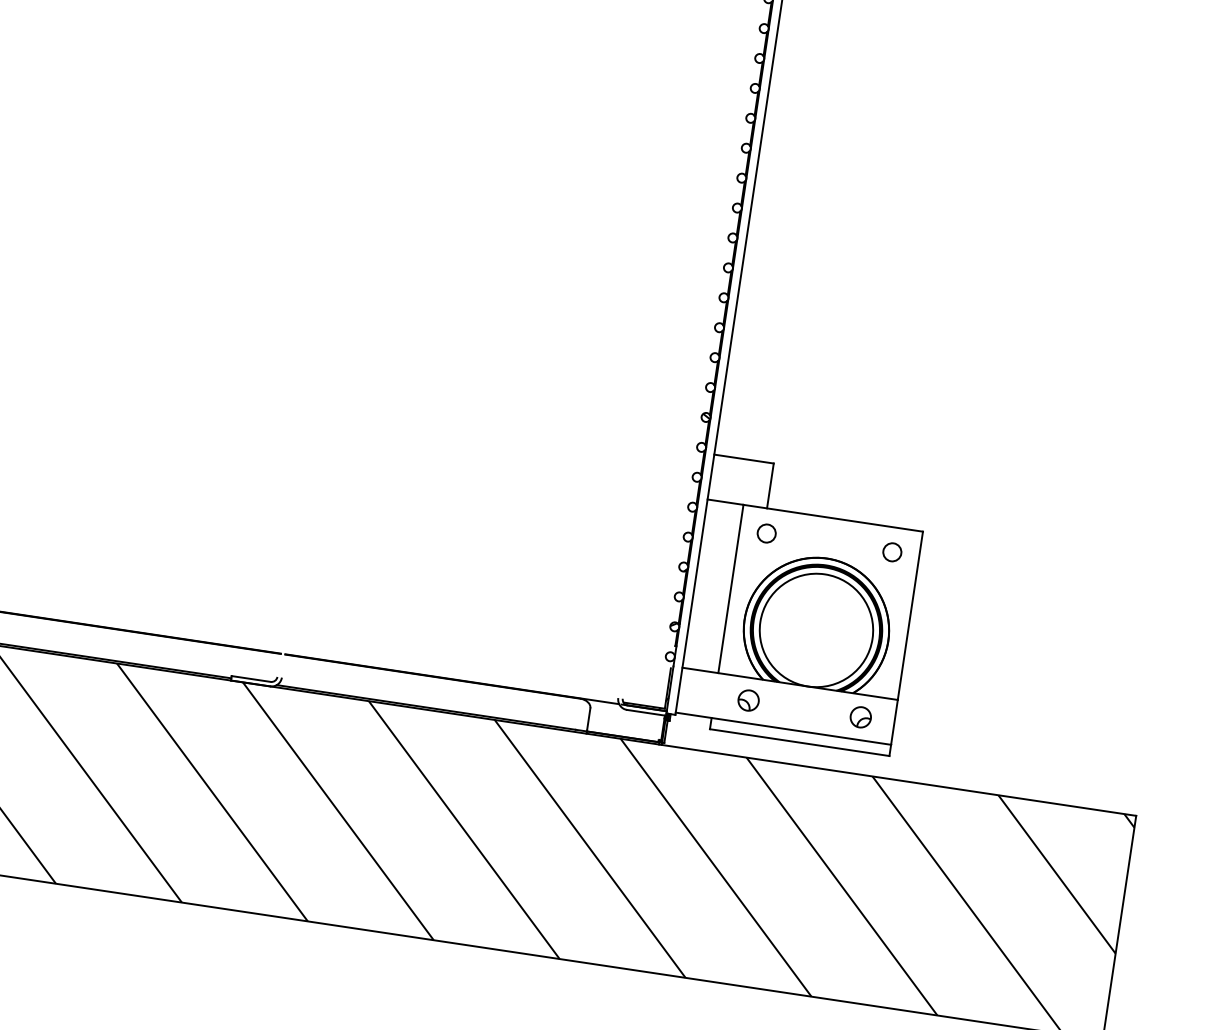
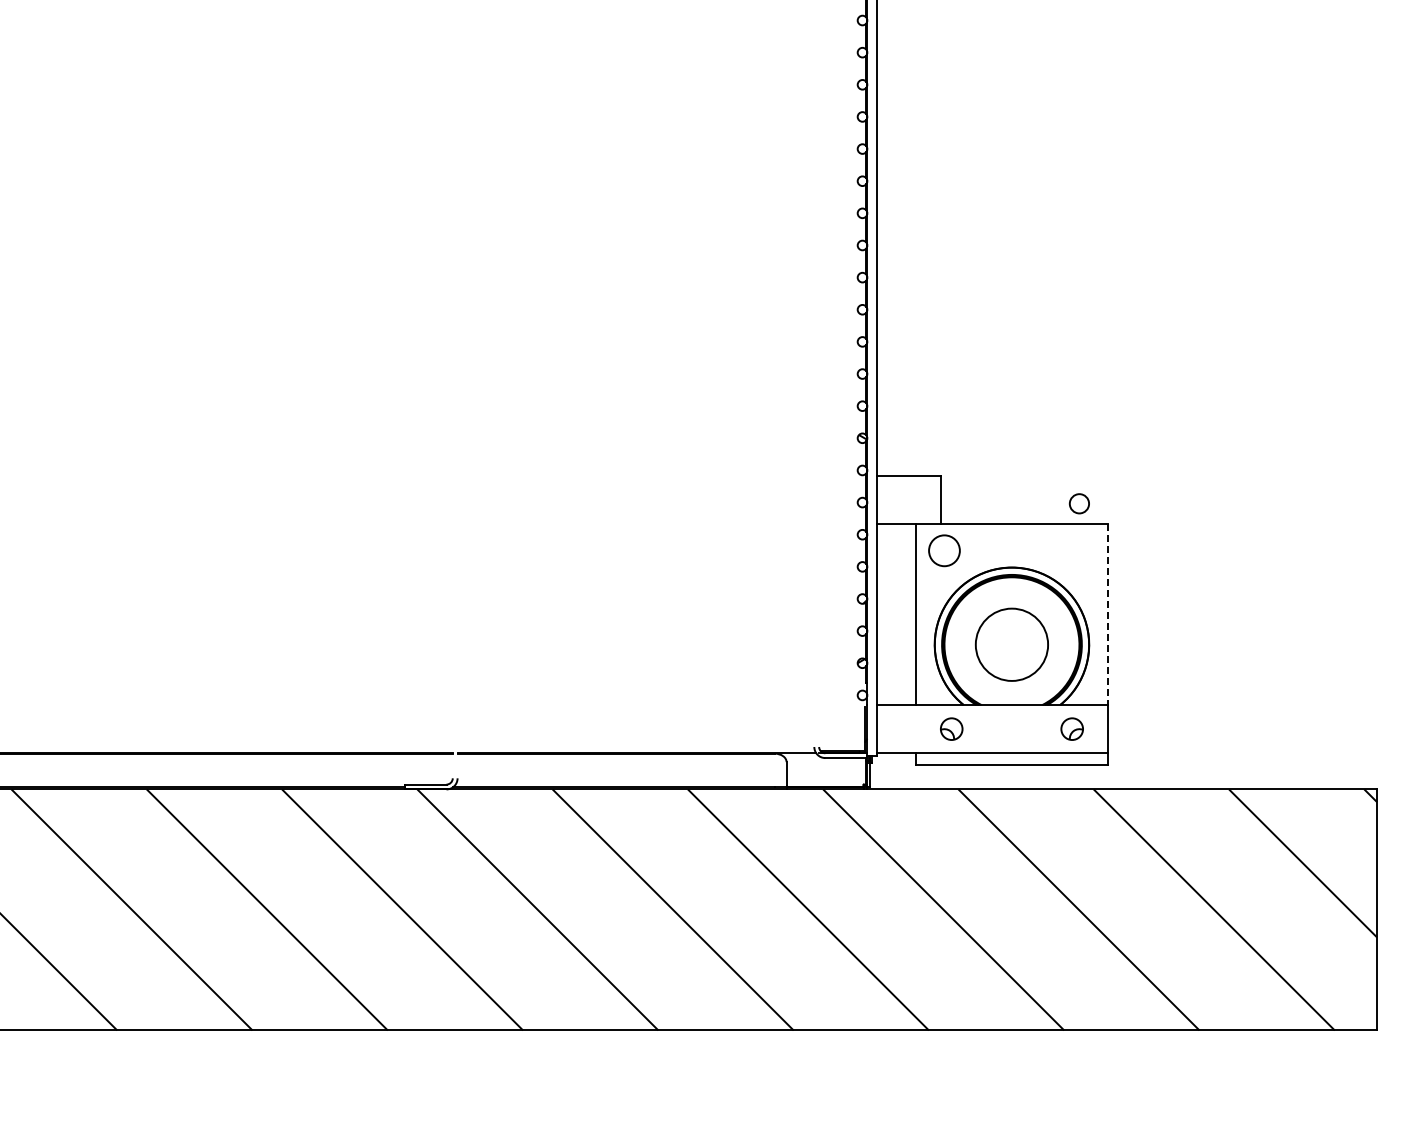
circle: (766, 533) -> (944, 550), size x1.6
circle: (891, 551) -> (1078, 503), moved
line: (910, 616) -> (1108, 615), solid -> dashed
circle: (816, 630) -> (1011, 644), size x0.6

